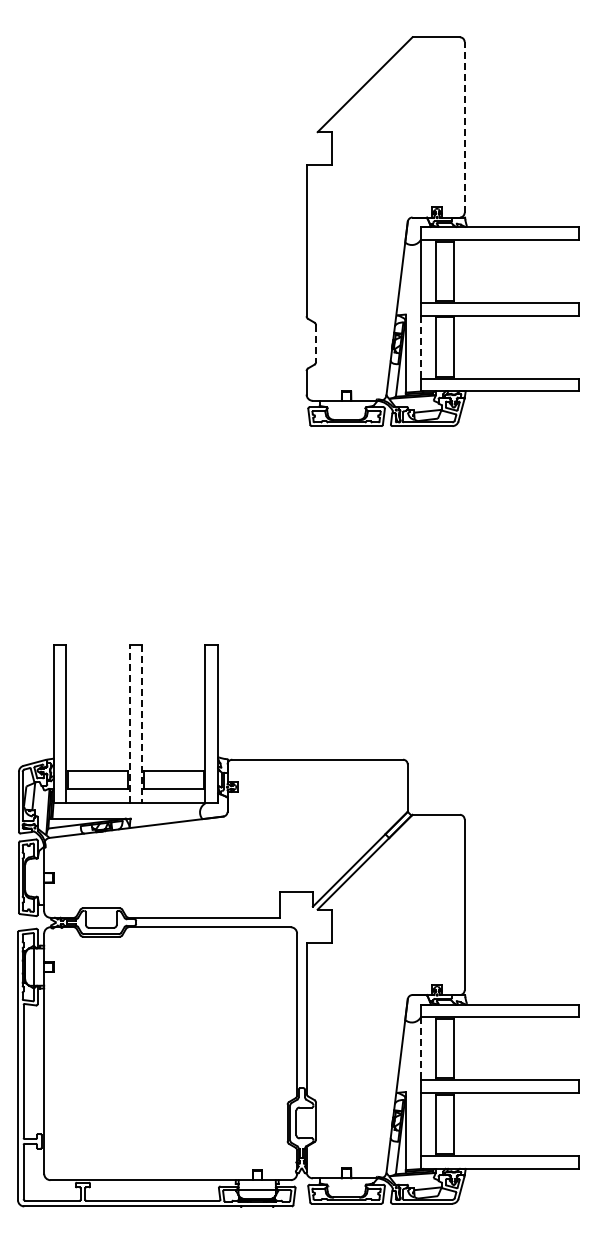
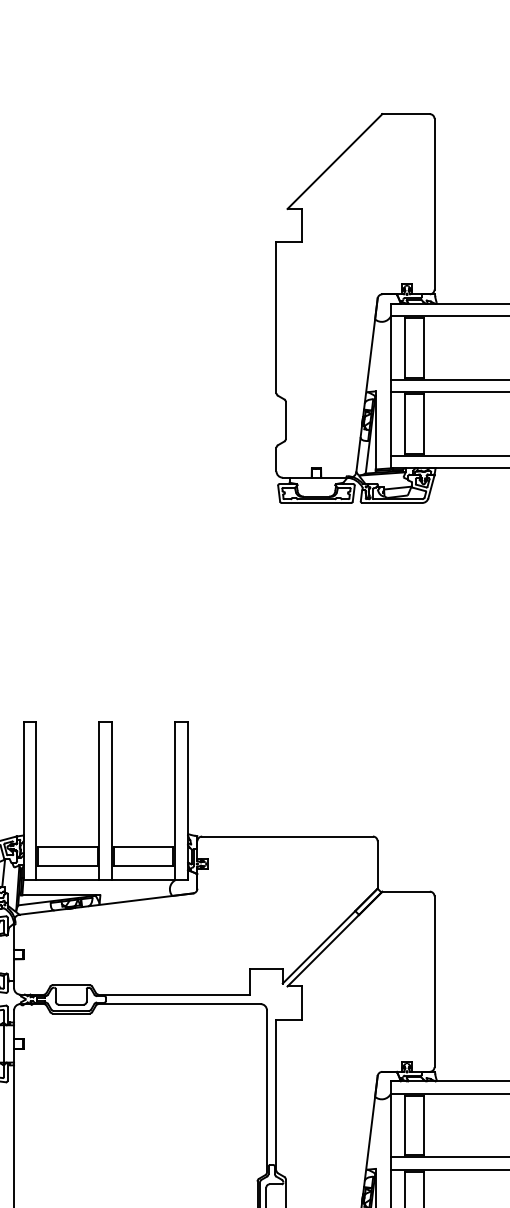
line: (464, 126) -> (434, 203), dashed -> solid
line: (316, 344) -> (286, 421), dashed -> solid
line: (420, 347) -> (390, 424), dashed -> solid
line: (129, 723) -> (99, 800), dashed -> solid
line: (142, 724) -> (112, 801), dashed -> solid
line: (420, 1048) -> (390, 1125), dashed -> solid

